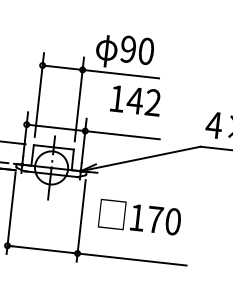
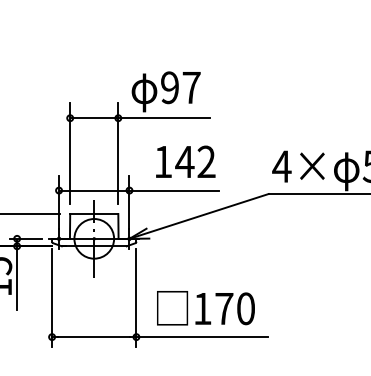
text: (146, 51) -> (191, 87), 90 -> 97
text: (135, 100) -> (185, 161), moved
text: (139, 217) -> (205, 308), moved

